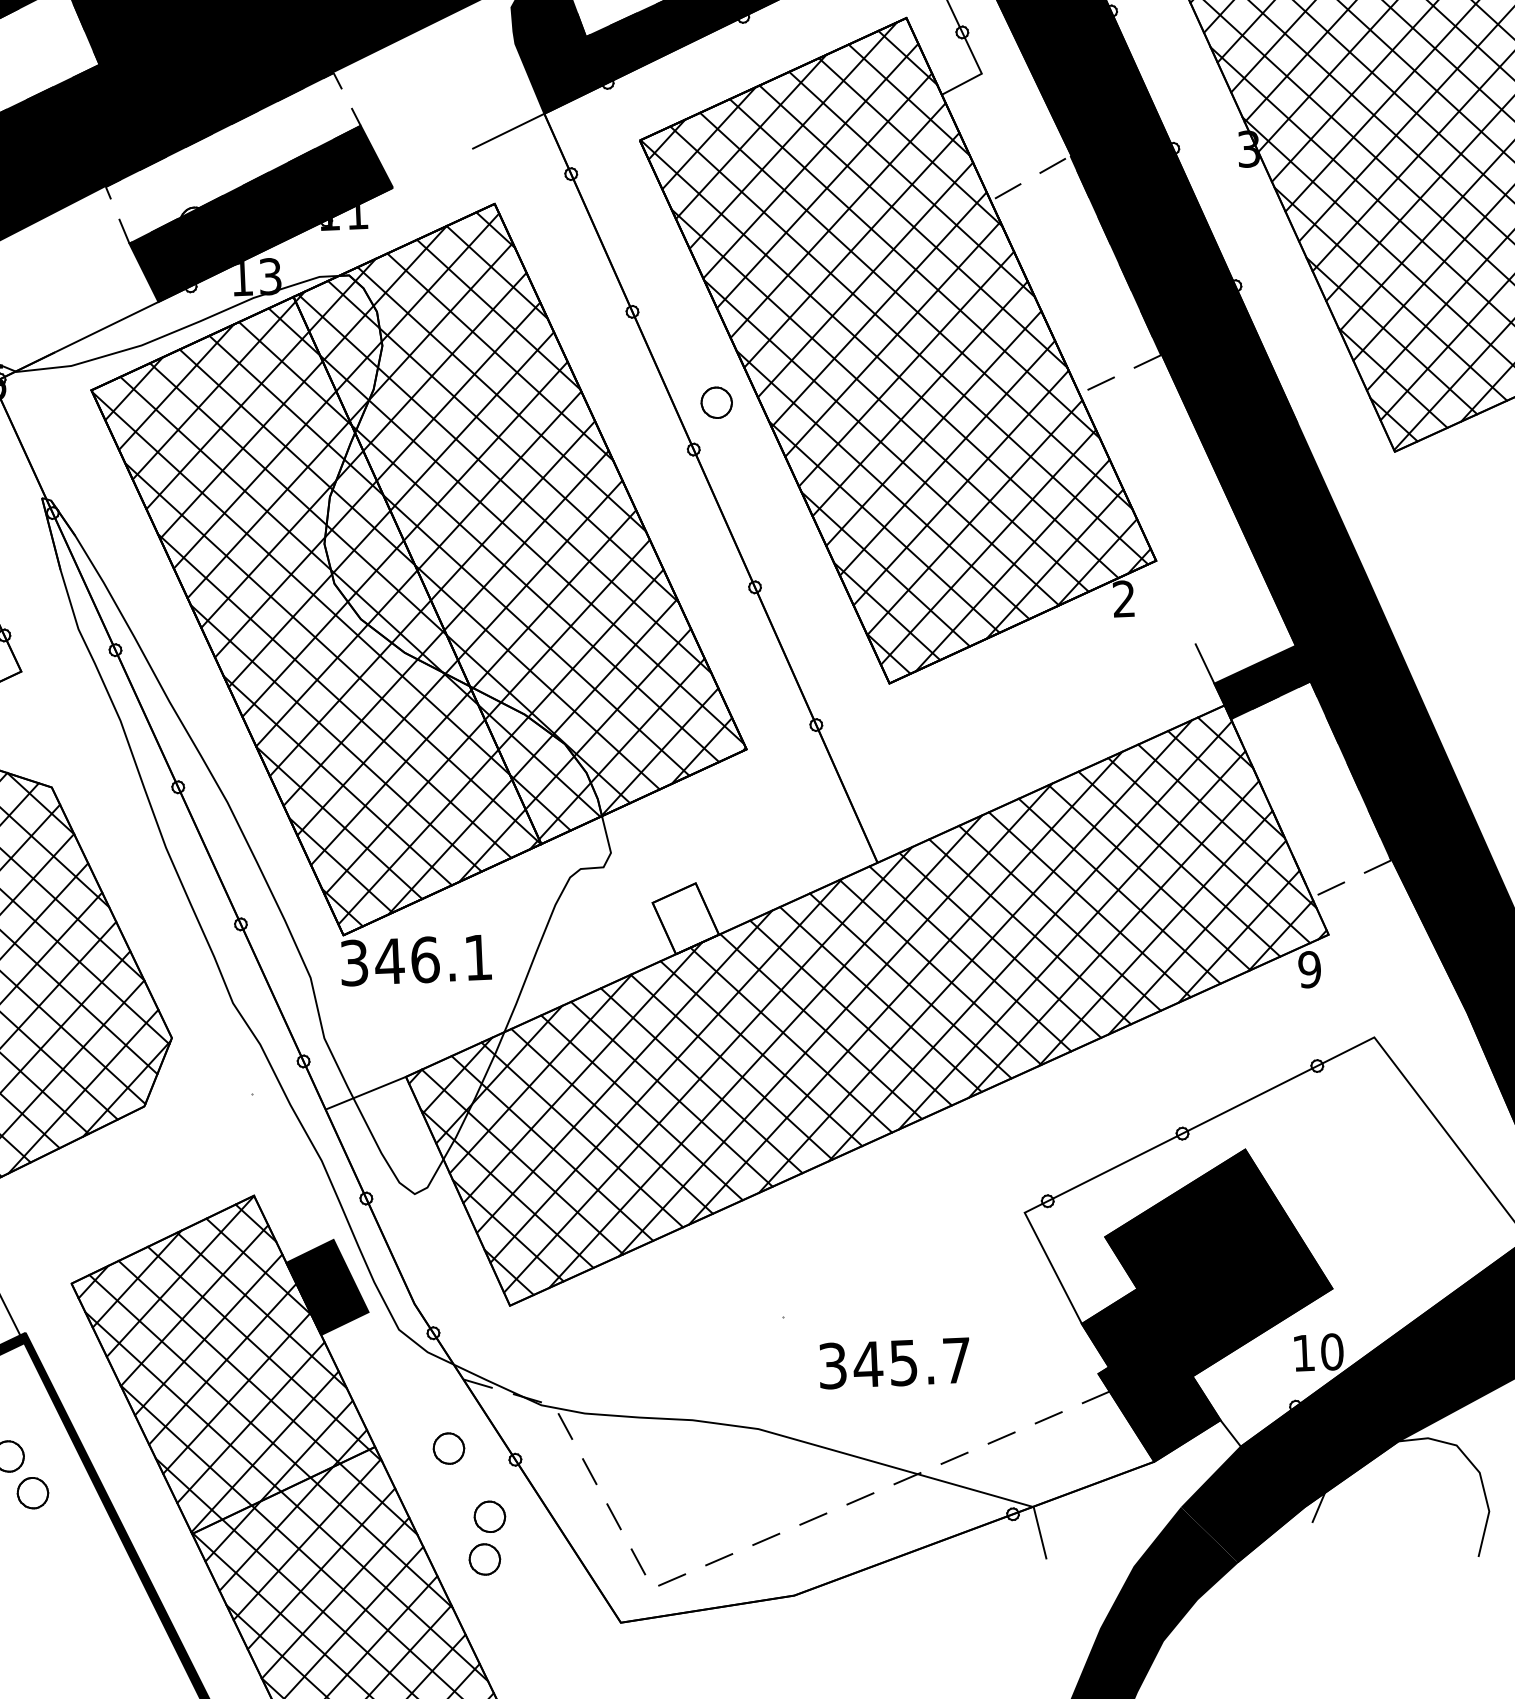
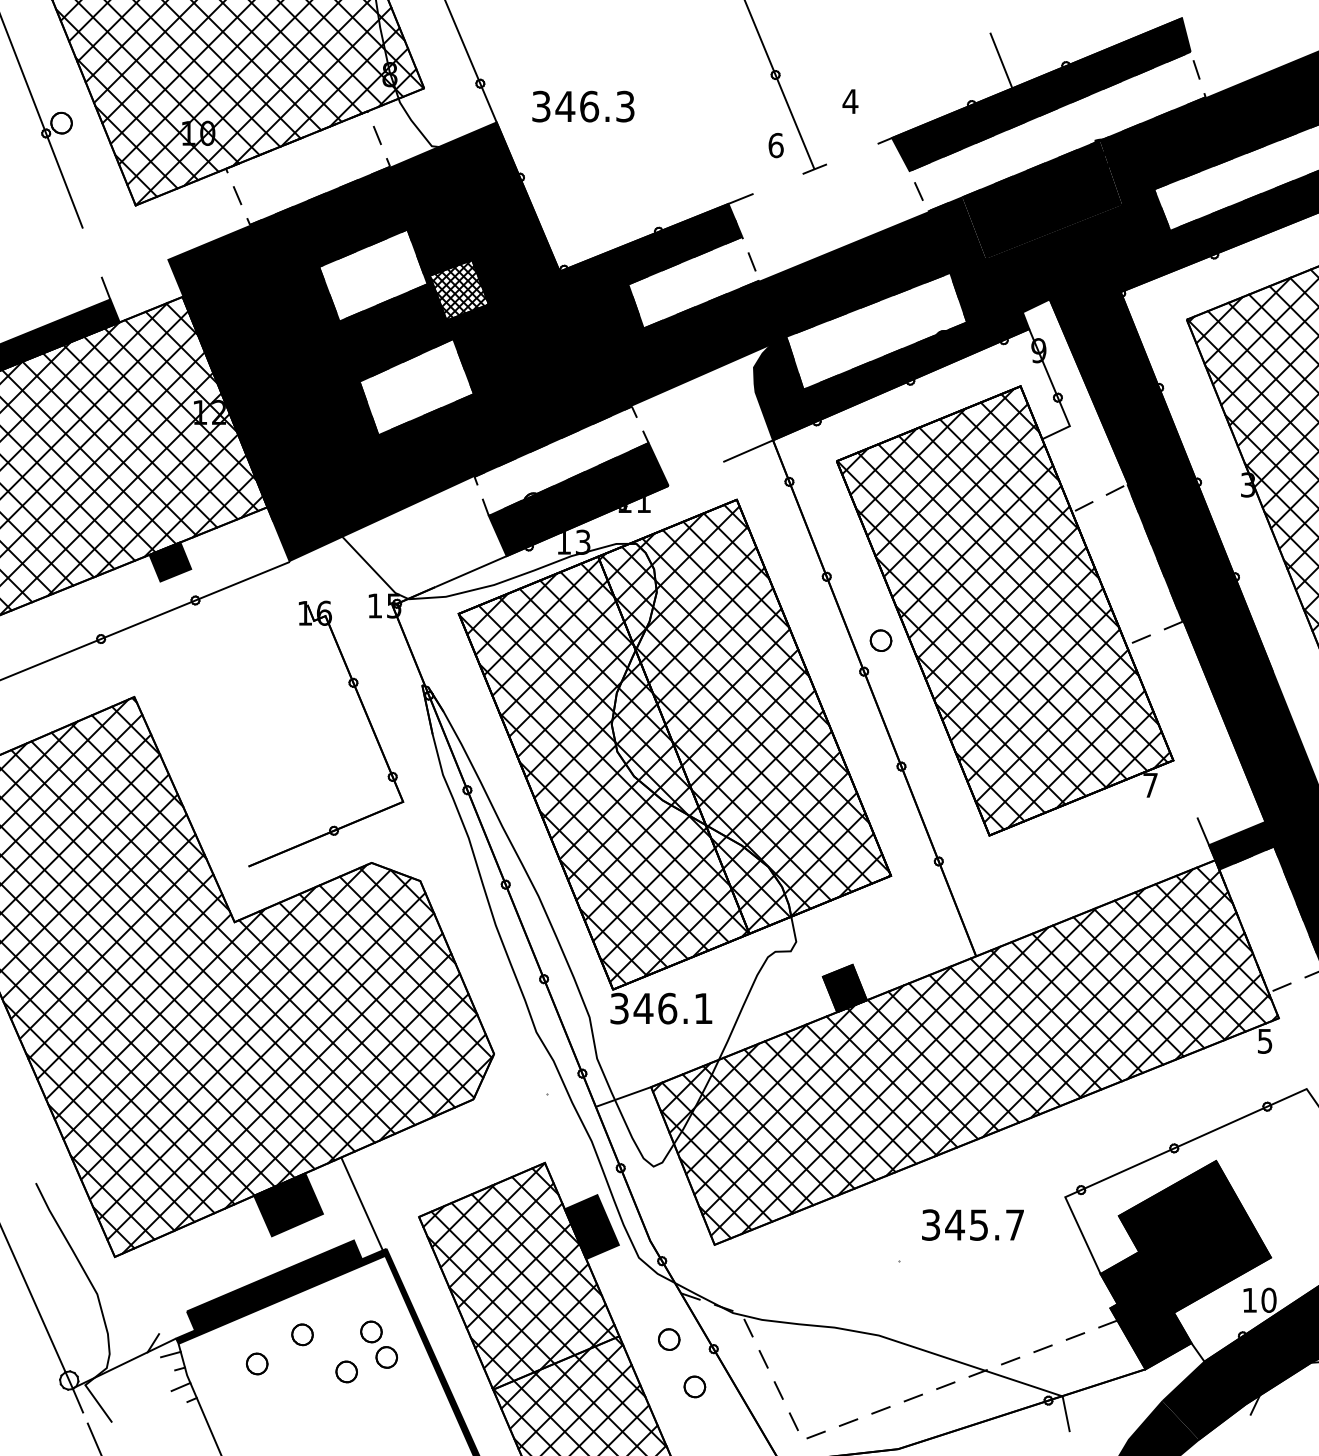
text: (1123, 597) -> (1150, 784), 2 -> 7
fill: (685, 918) -> (844, 988), added
text: (1308, 968) -> (1264, 1040), 9 -> 5
text: (893, 1362) -> (972, 1224), moved
part: (485, 1559) -> (690, 1415), removed

